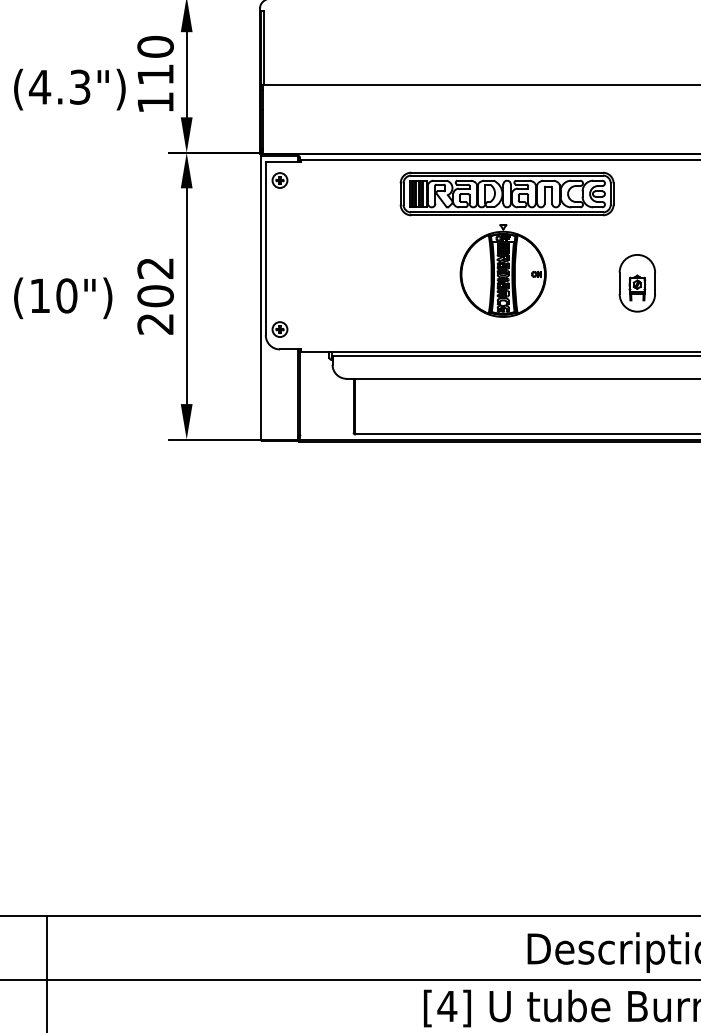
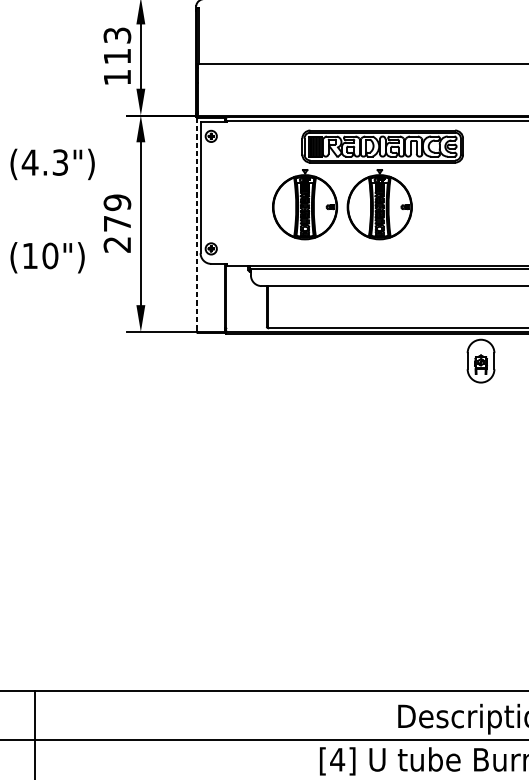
text: (155, 46) -> (117, 35), 110 -> 113
text: (69, 89) -> (52, 164), moved
part: (403, 270) -> (304, 204), added
text: (155, 282) -> (117, 213), 202 -> 279
part: (636, 283) -> (480, 361), moved
line: (260, 297) -> (196, 224), solid -> dashed
text: (63, 298) -> (47, 257), moved

